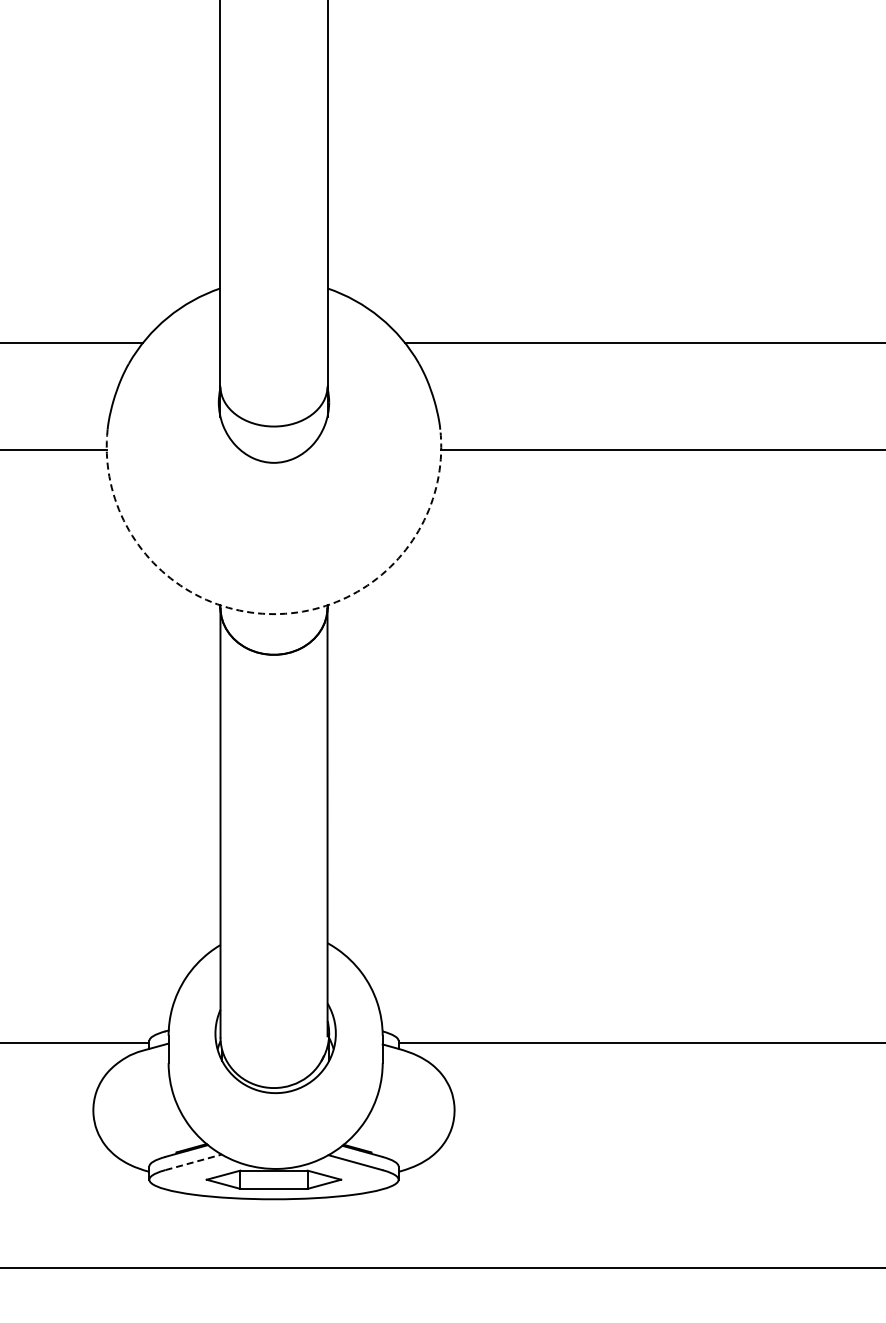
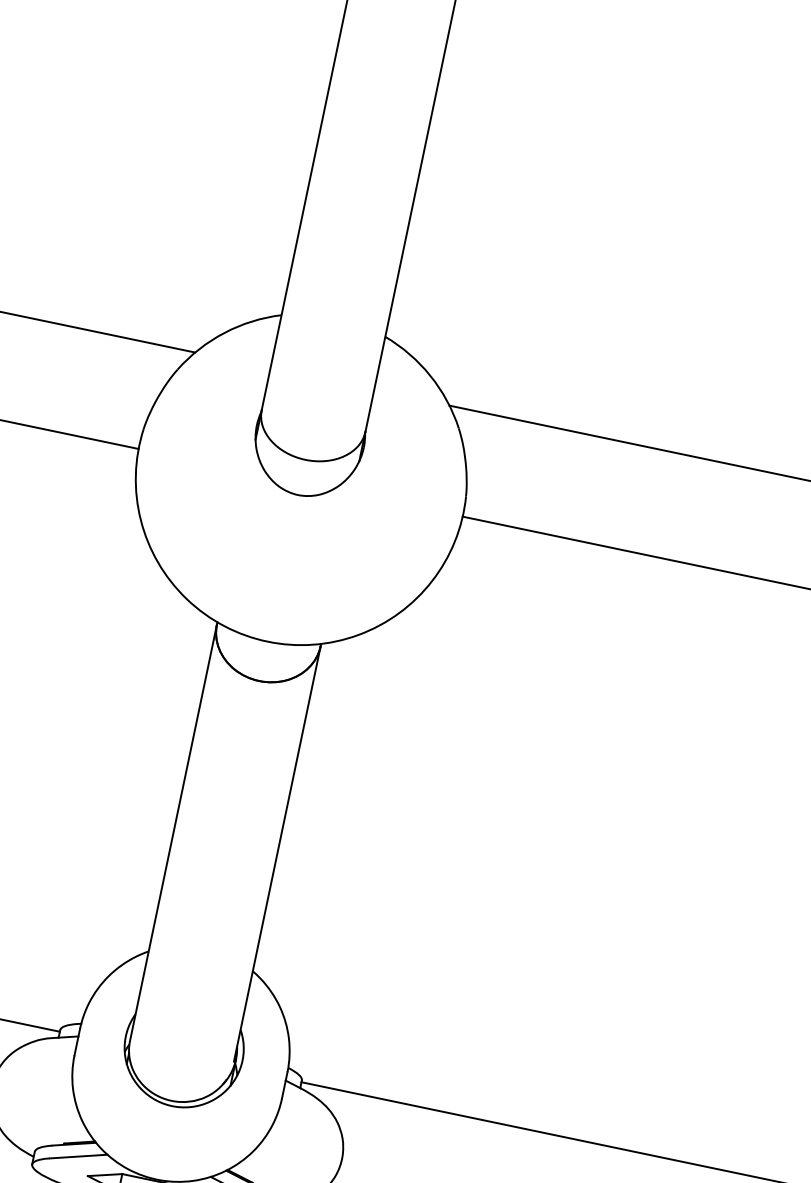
arc: (273, 614) -> (266, 641), dashed -> solid
line: (194, 1162) -> (79, 1156), dashed -> solid

